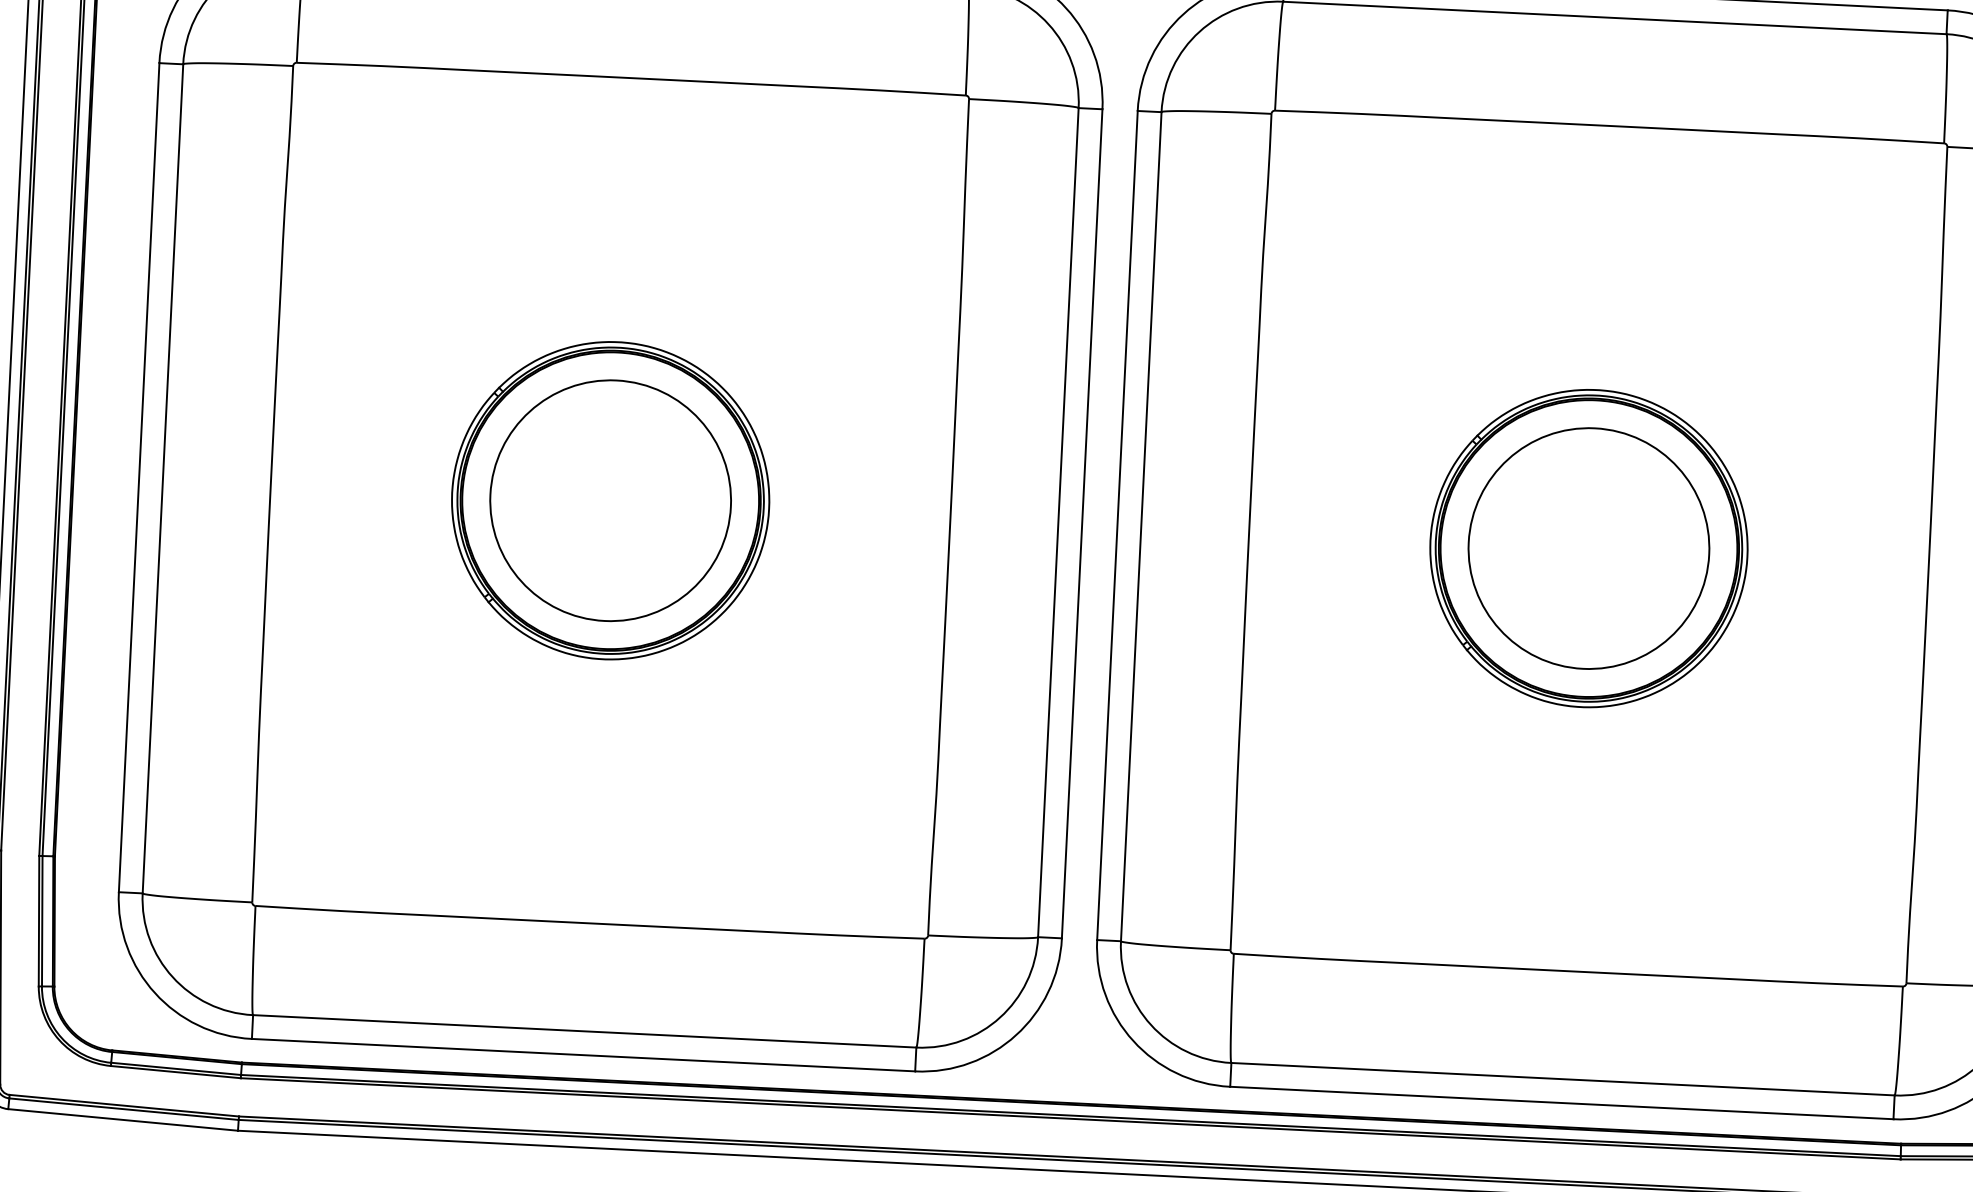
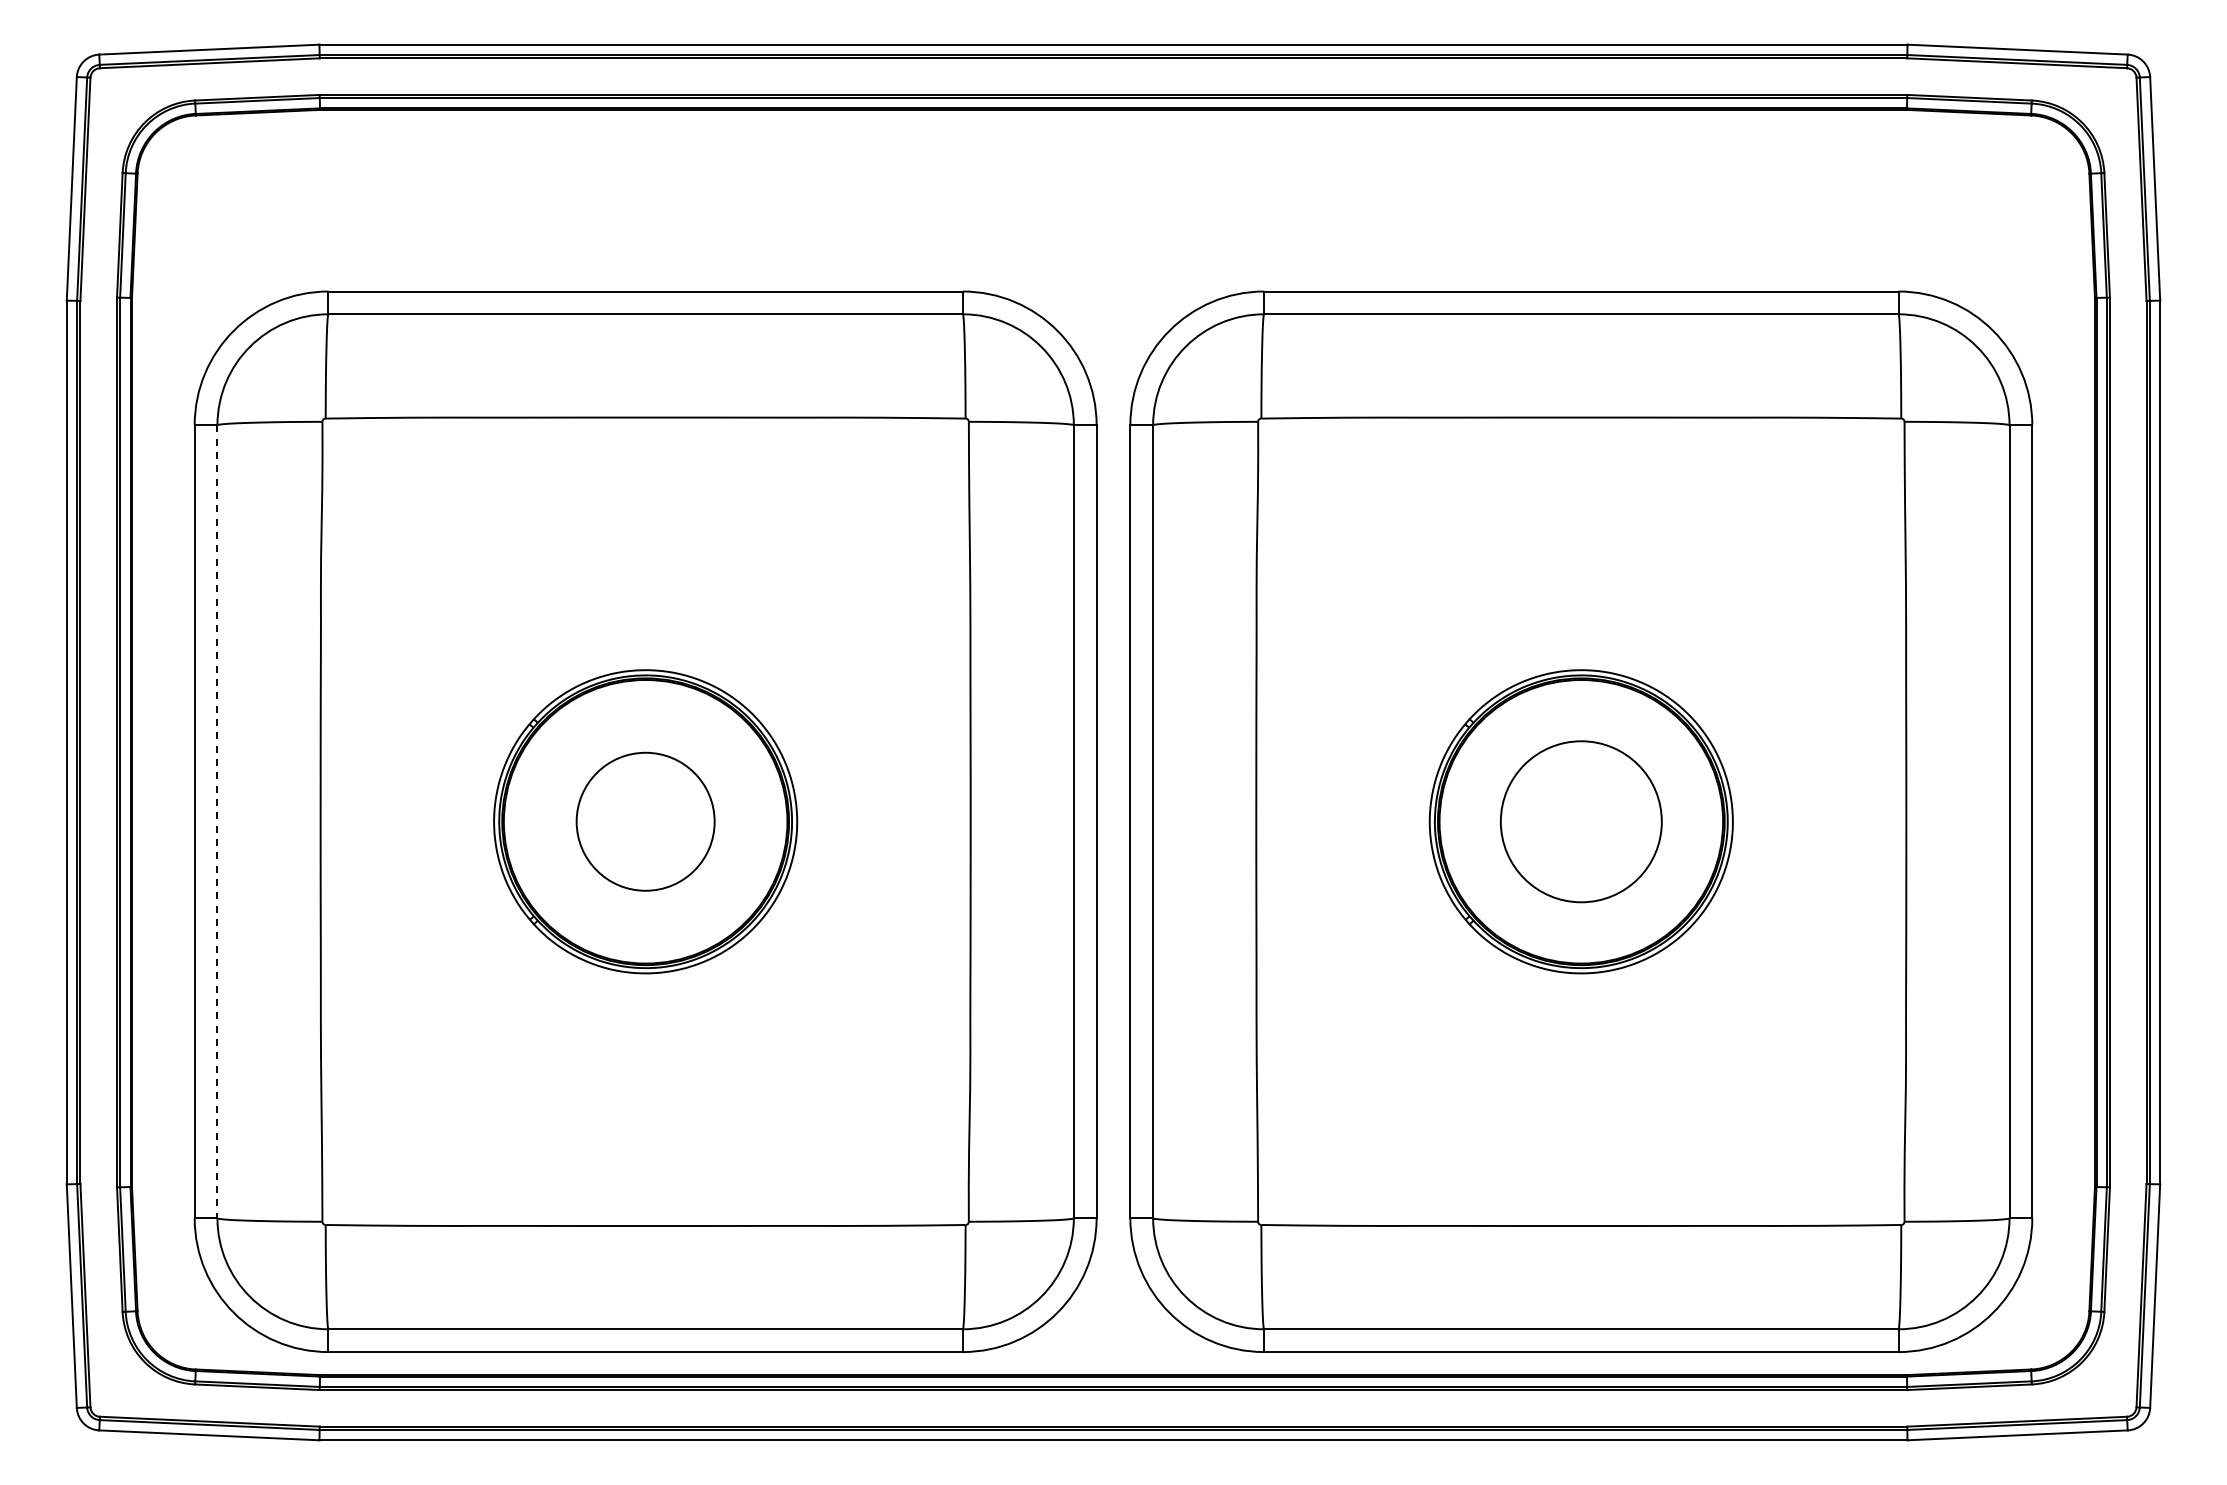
line: (162, 479) -> (217, 822), solid -> dashed
circle: (610, 500) -> (645, 821), size x0.6
circle: (1589, 548) -> (1581, 821), size x0.7

